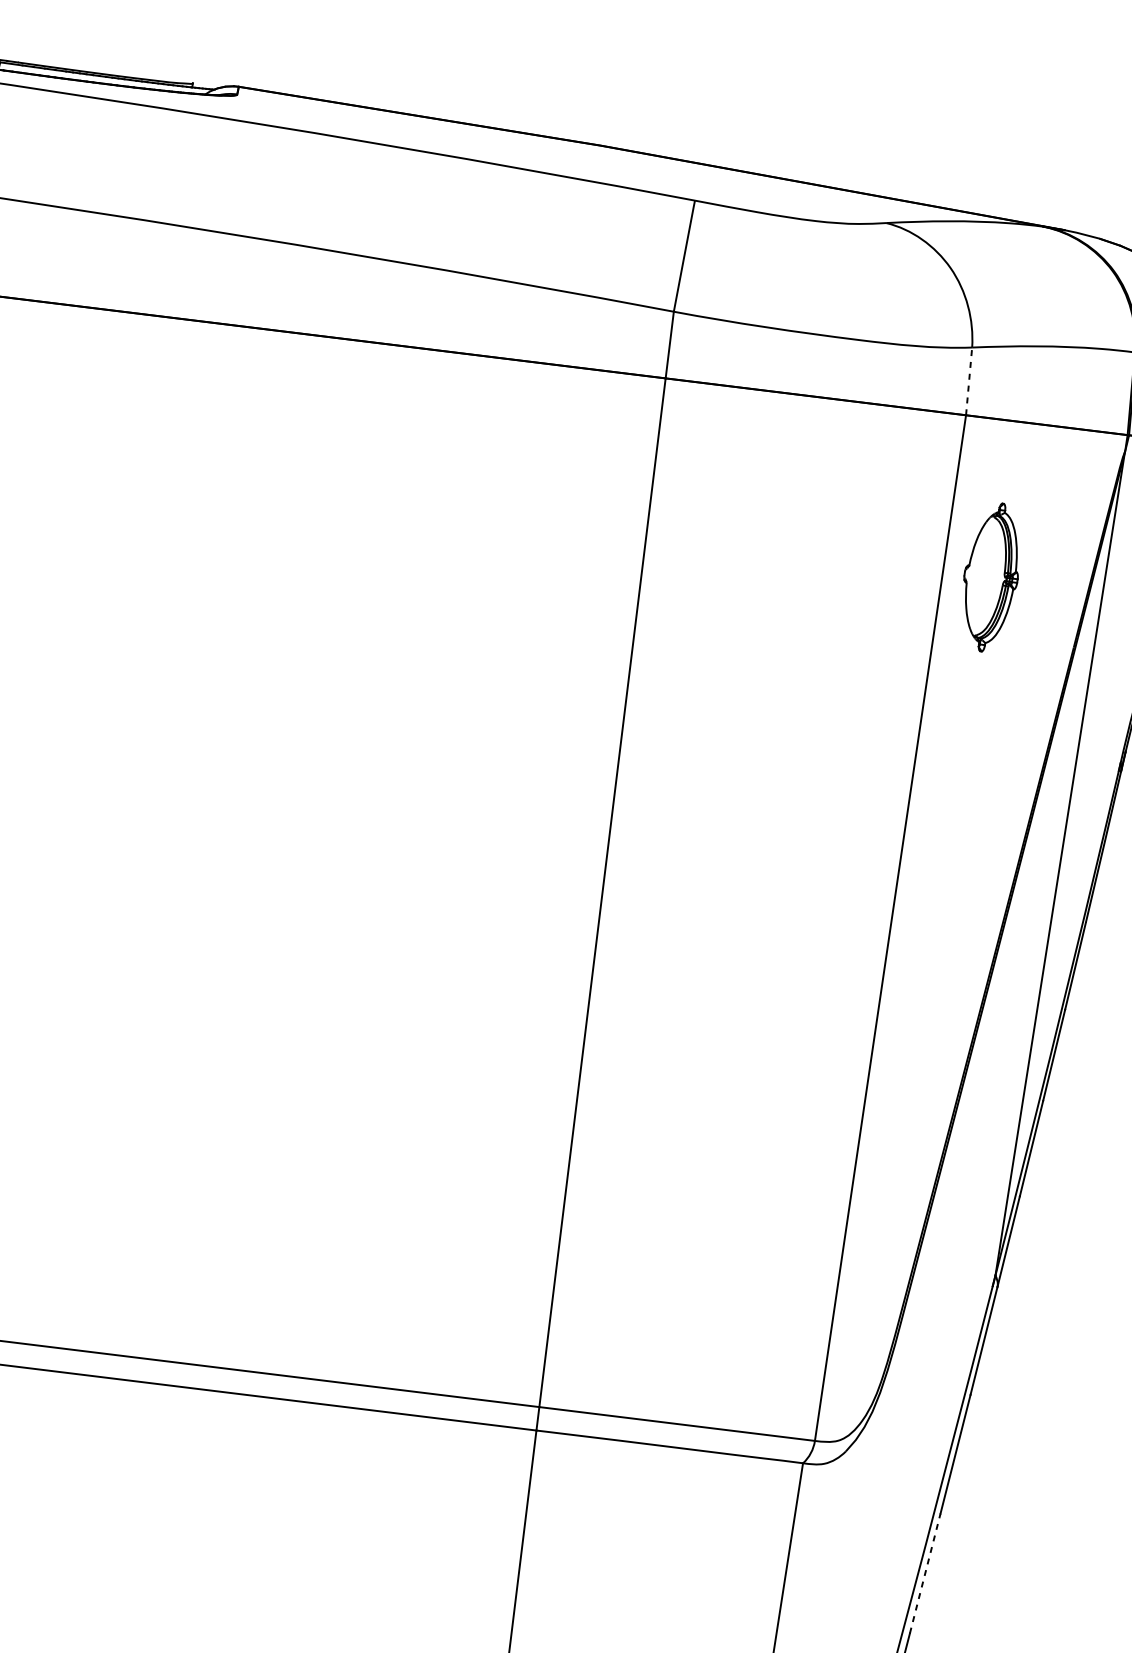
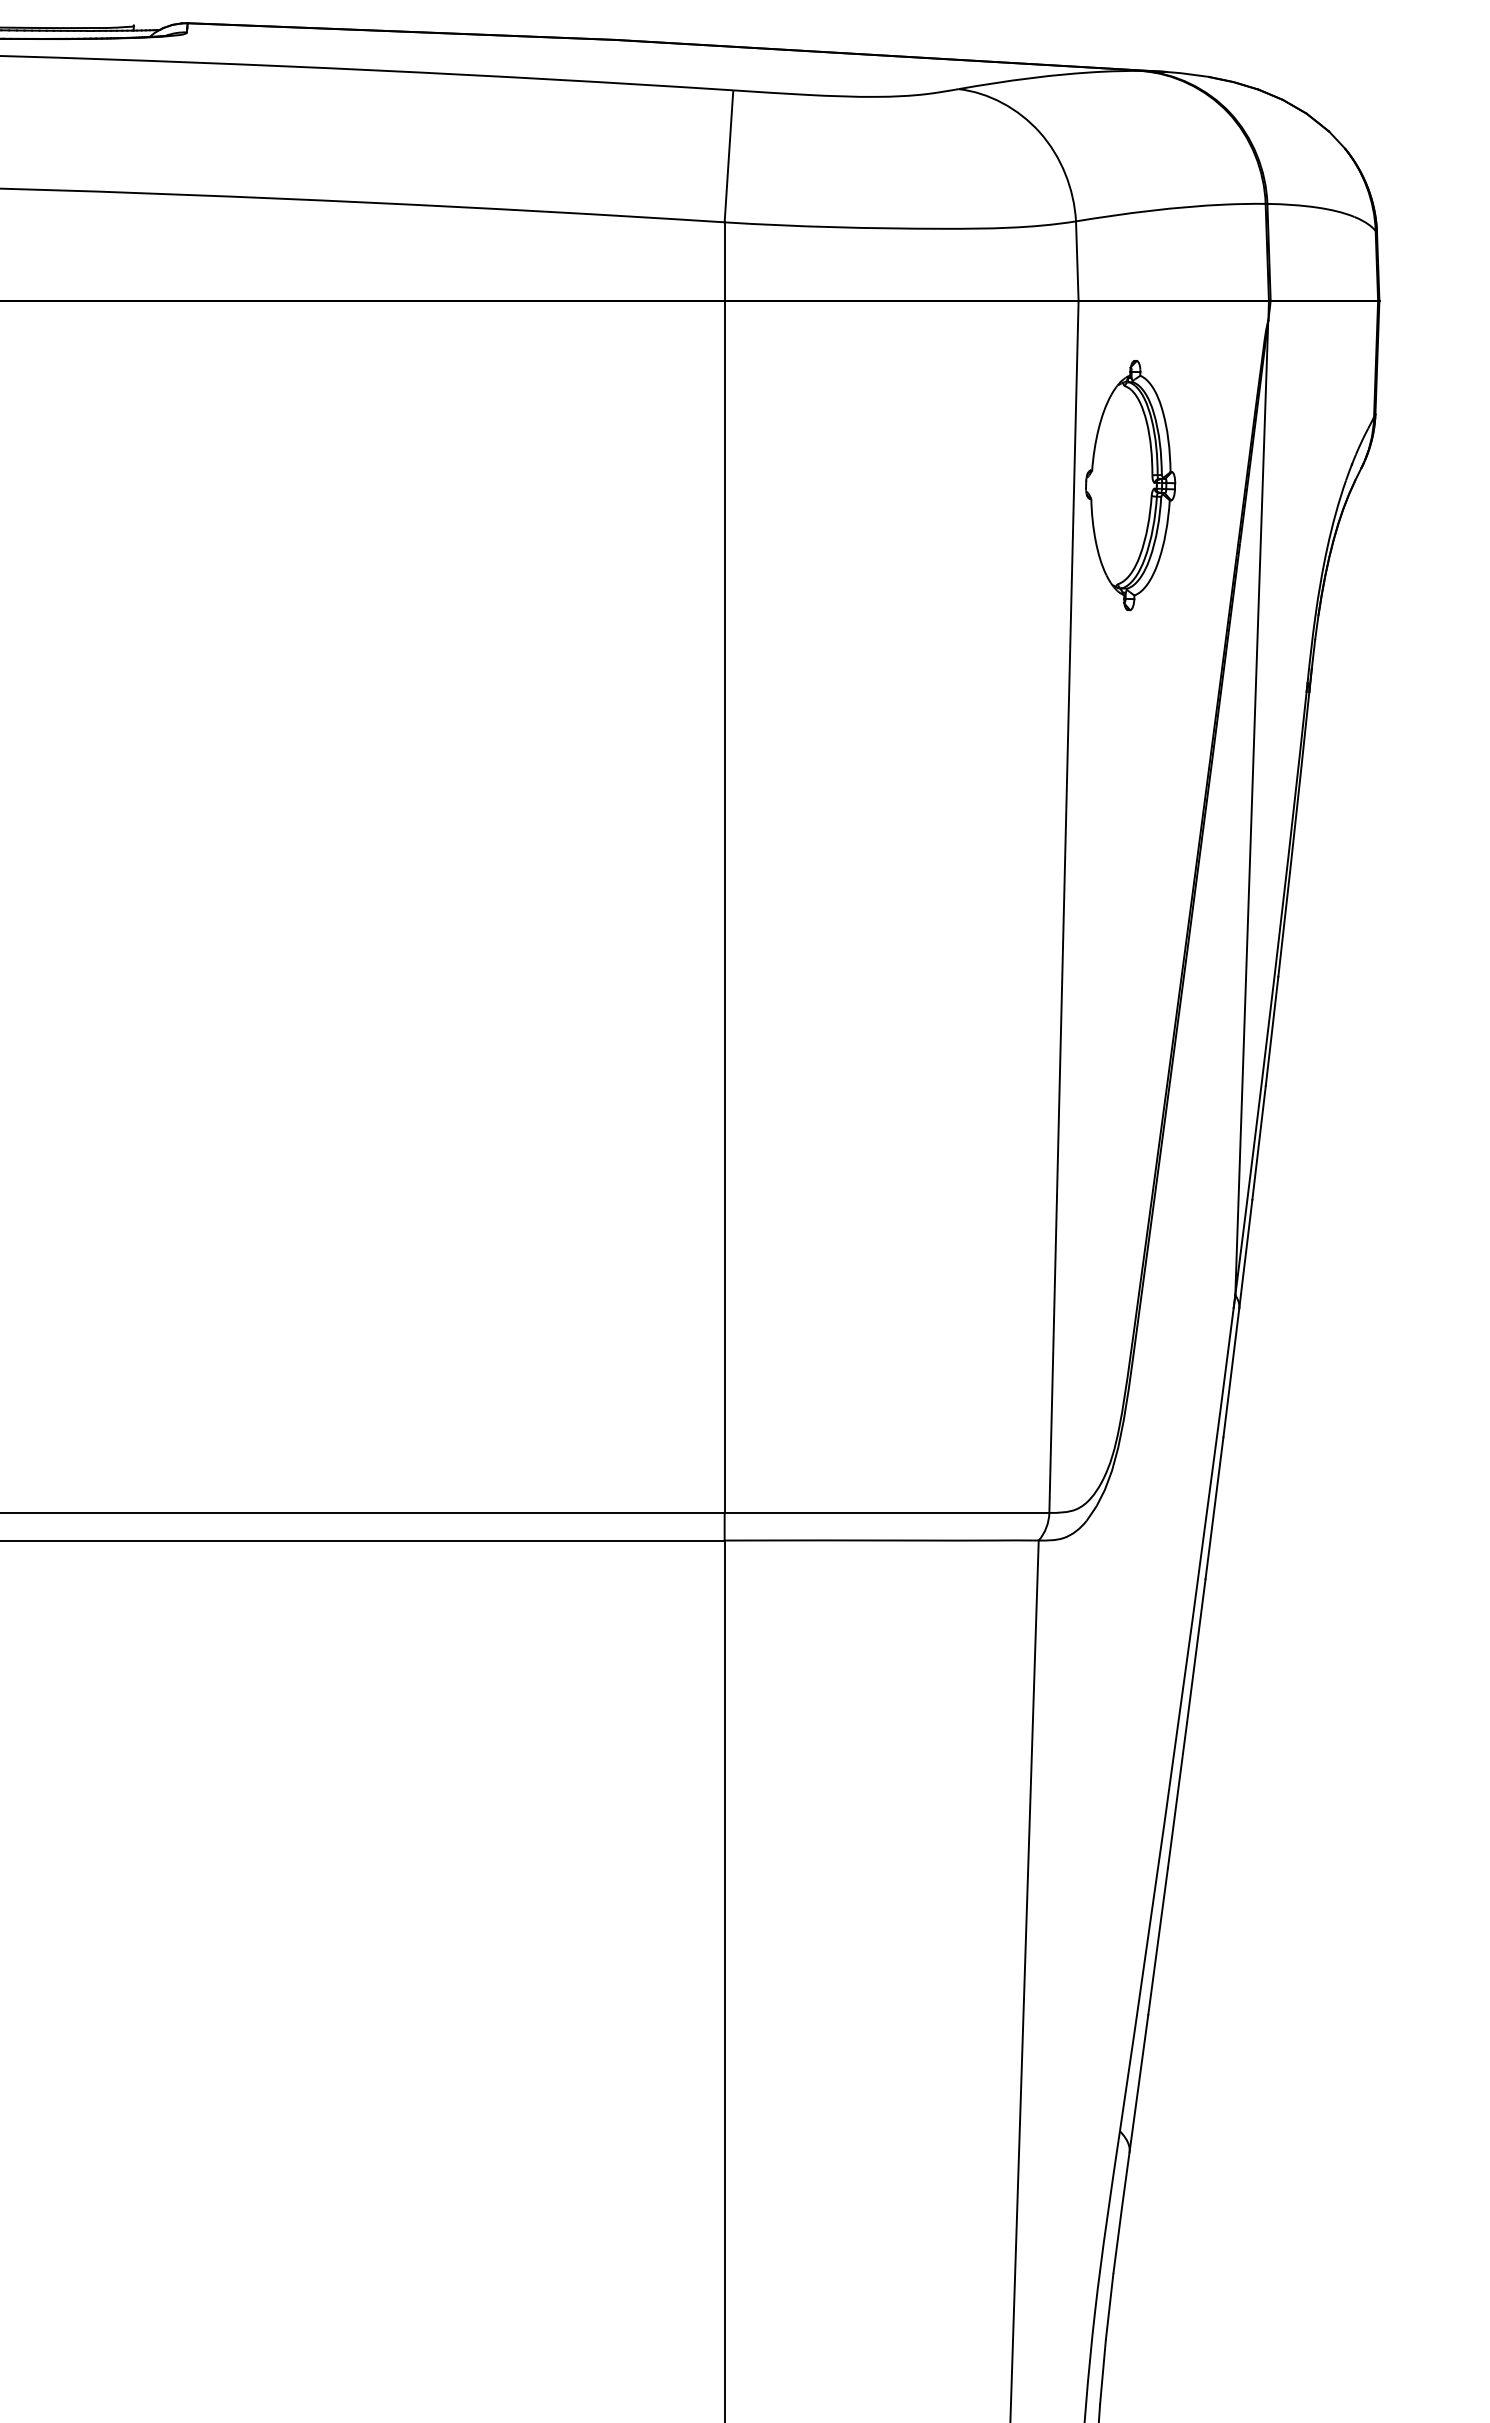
line: (969, 381) -> (1077, 261), dashed -> solid
part: (990, 577) -> (1130, 485), size x1.43
line: (925, 1573) -> (1196, 1650), dashed -> solid

